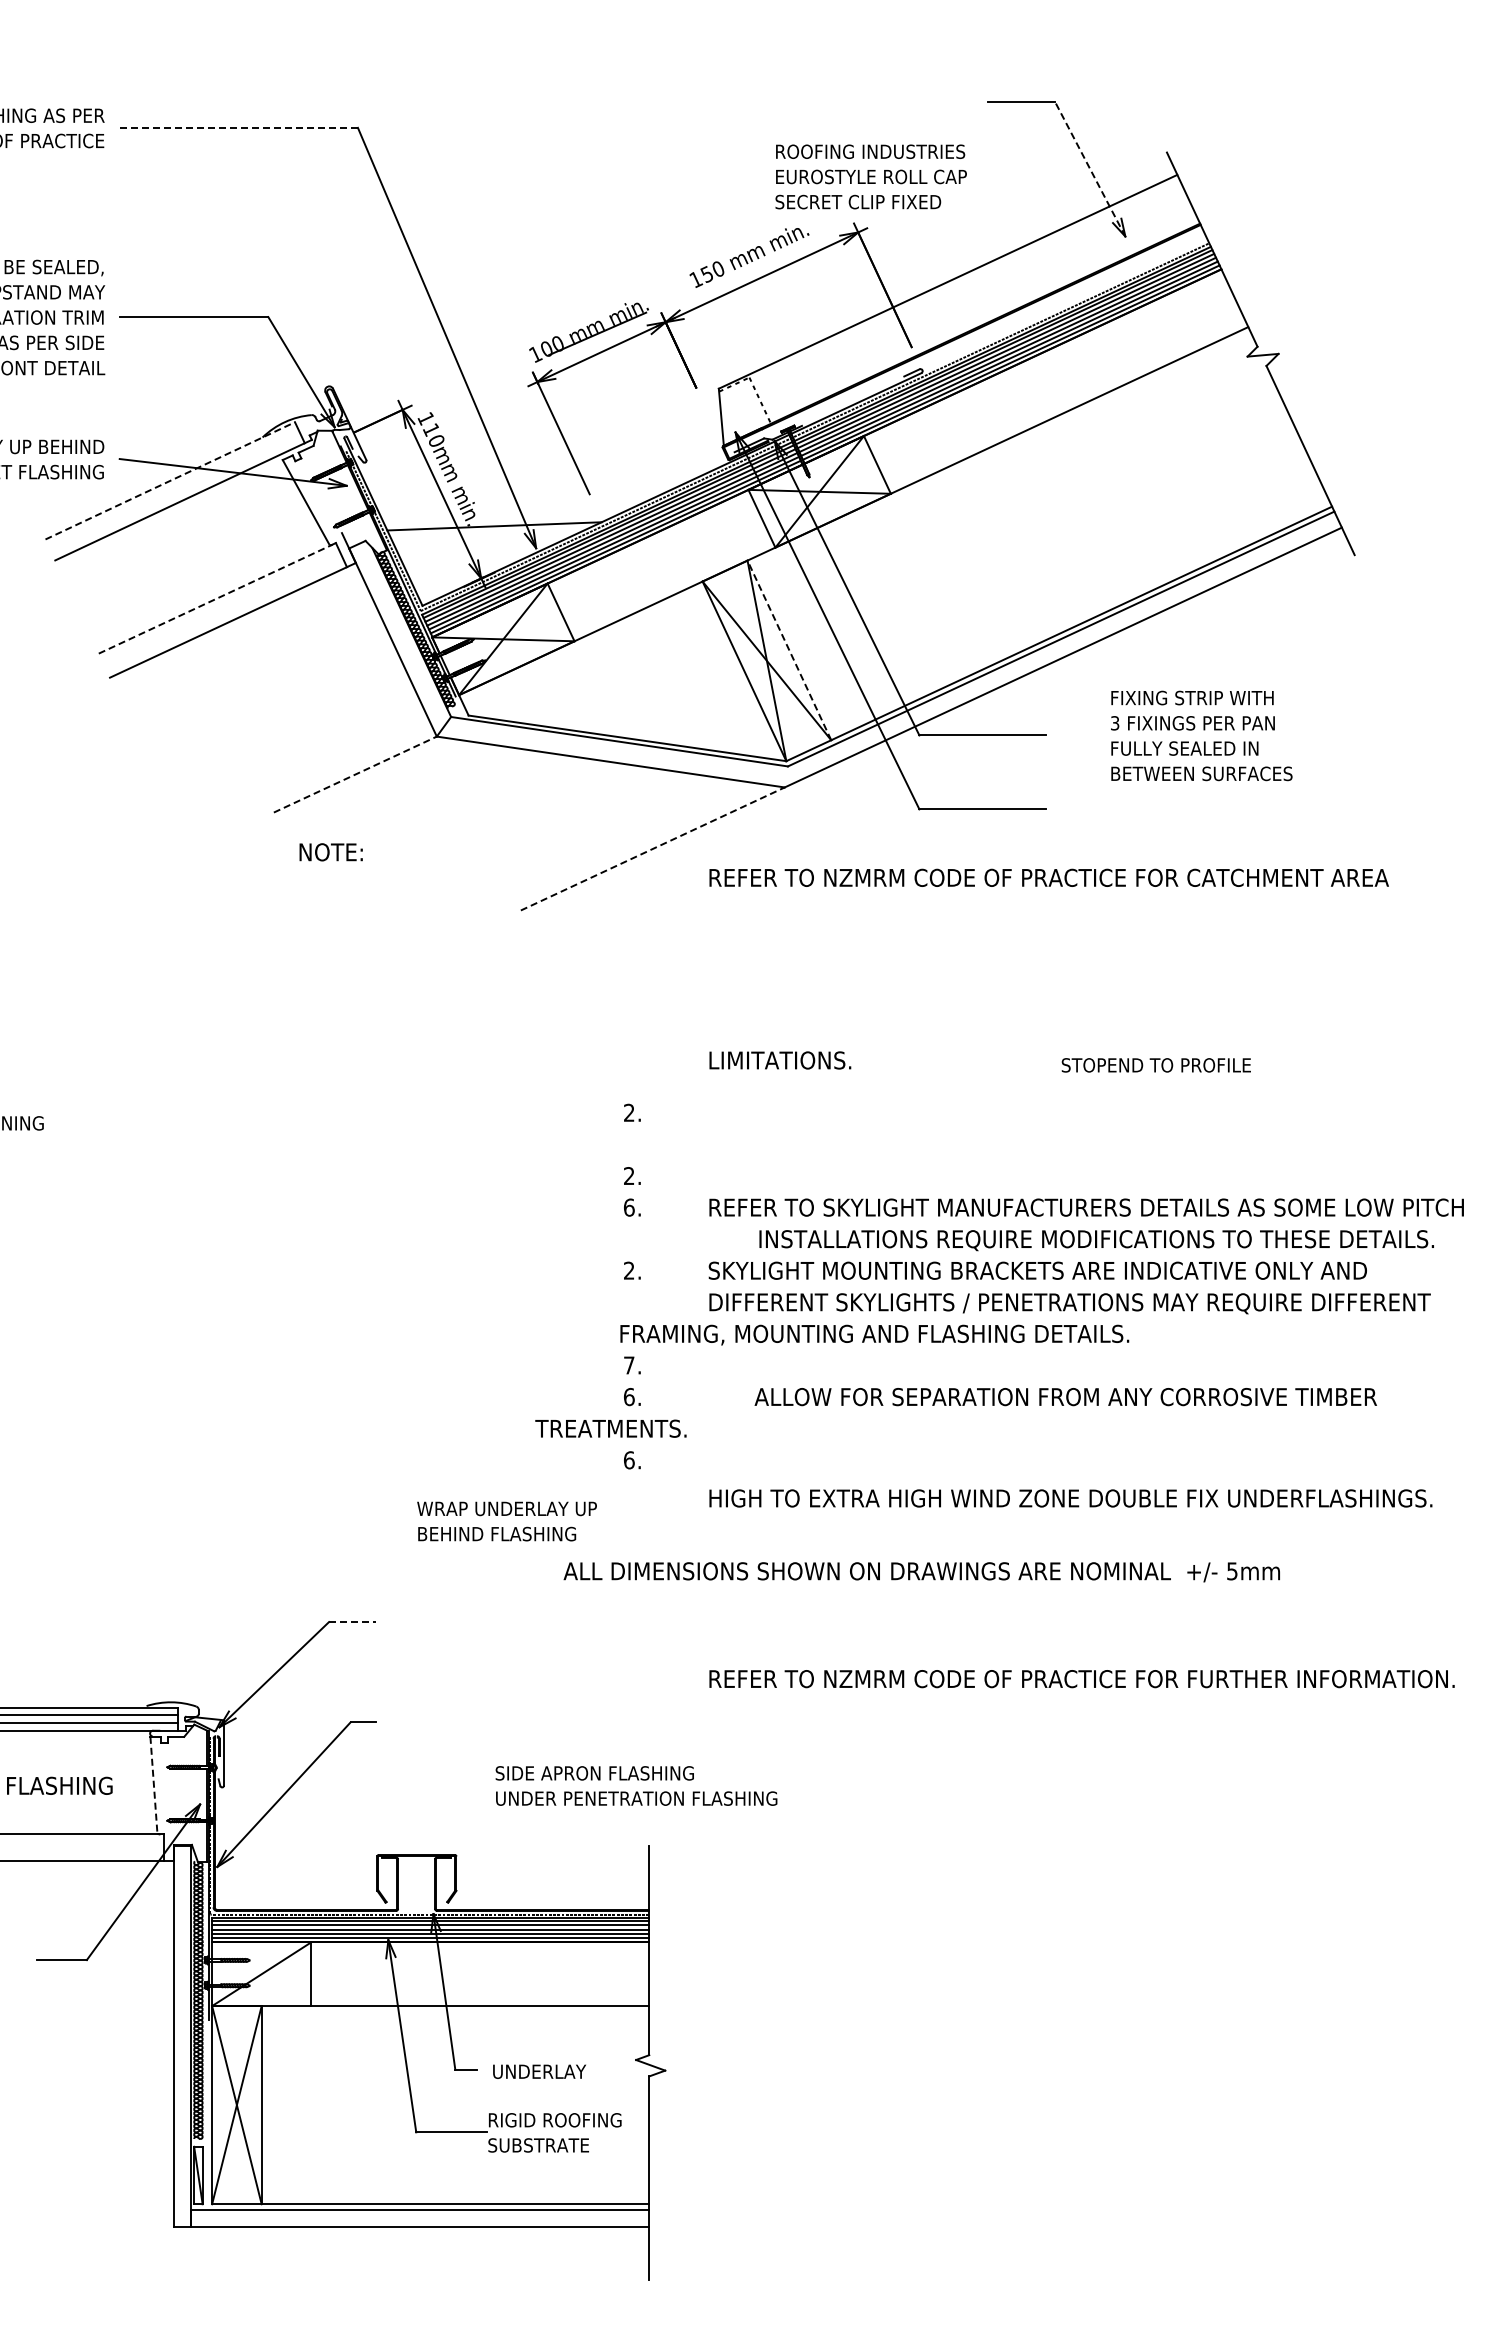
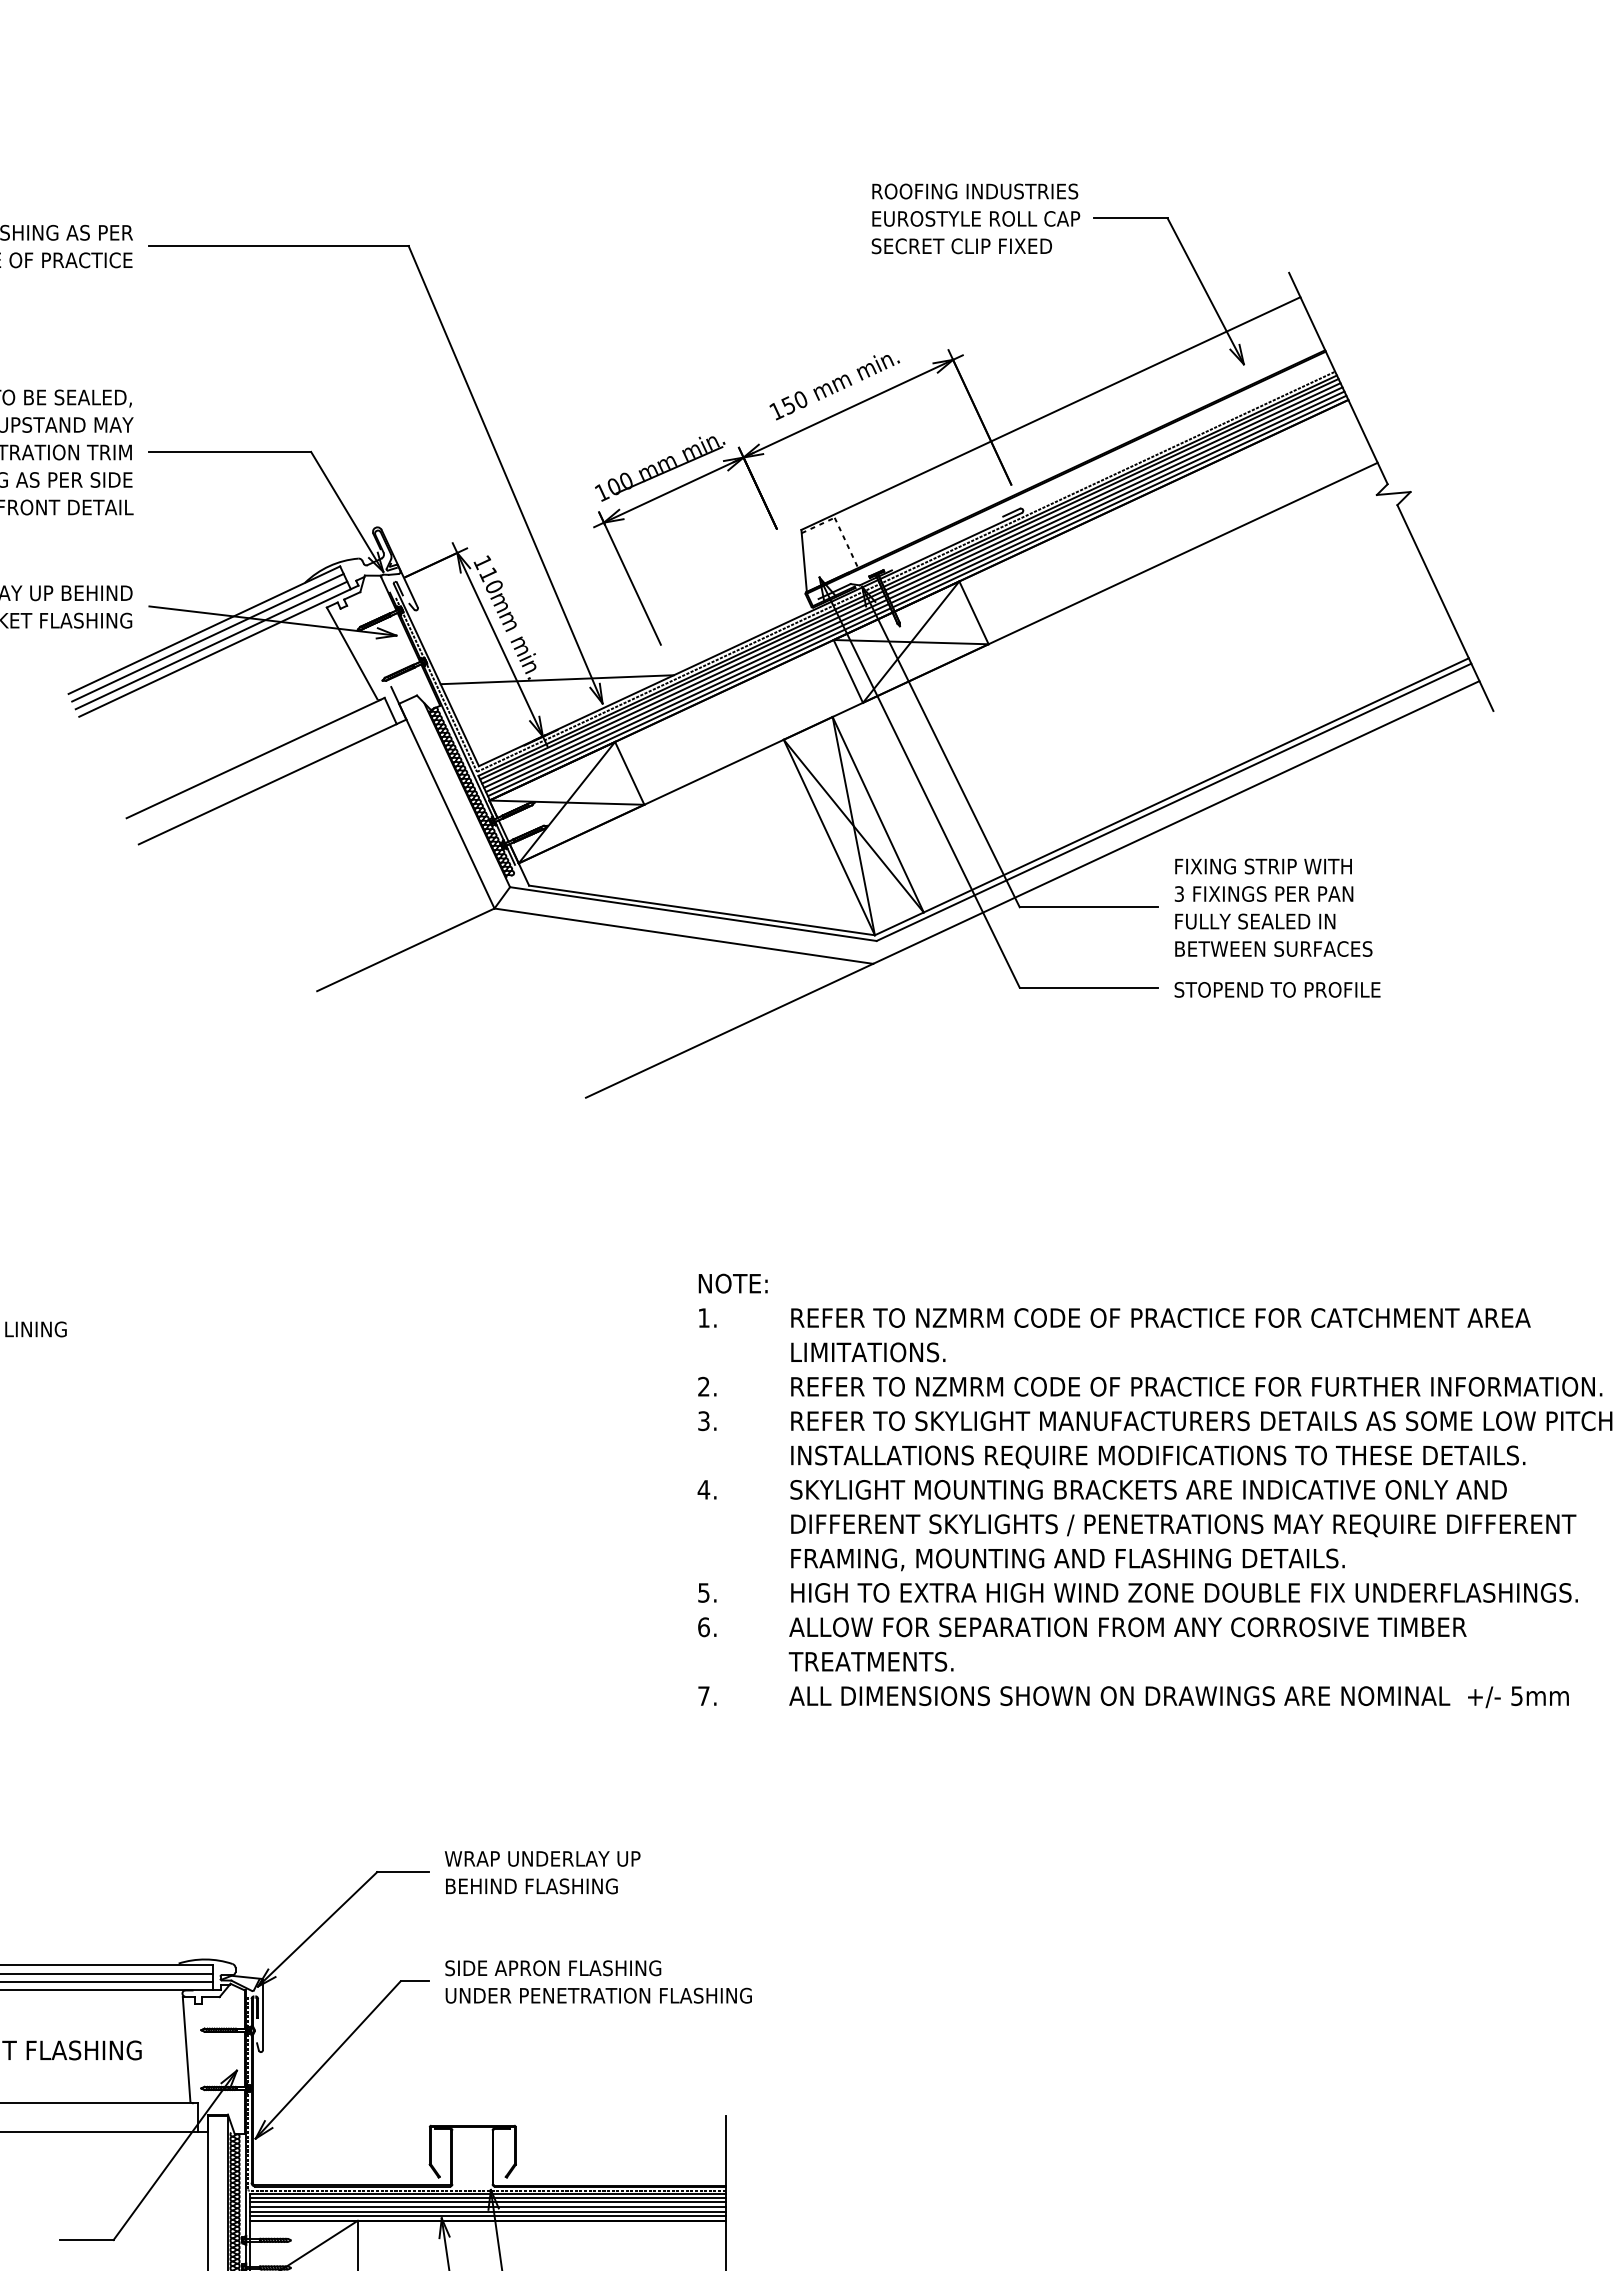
line: (238, 127) -> (278, 245), dashed -> solid
line: (1090, 169) -> (1205, 291), dashed -> solid
text: (870, 176) -> (975, 218), moved
line: (170, 480) -> (204, 629), dashed -> solid
line: (173, 487) -> (207, 637), added
line: (176, 494) -> (211, 645), added
line: (215, 599) -> (253, 759), dashed -> solid
line: (789, 649) -> (878, 813), dashed -> solid
text: (1201, 735) -> (1273, 907), moved
line: (355, 774) -> (406, 949), dashed -> solid
line: (652, 848) -> (729, 1030), dashed -> solid
text: (330, 852) -> (732, 1283), moved
text: (1048, 877) -> (1160, 1317), moved
text: (780, 1060) -> (868, 1352), moved
text: (1155, 1065) -> (1276, 990), moved
text: (629, 1112) -> (704, 1317), 2. -> 1.
text: (629, 1207) -> (704, 1420), 6. -> 3.
text: (1096, 1240) -> (1158, 1456), moved
text: (628, 1270) -> (703, 1489), 2. -> 4.
text: (874, 1334) -> (1067, 1559), moved
text: (629, 1365) -> (704, 1592), 7. -> 5.
text: (1065, 1397) -> (1127, 1627), moved
text: (610, 1428) -> (870, 1661), moved
text: (629, 1460) -> (704, 1696), 6. -> 7.
text: (1070, 1498) -> (1184, 1592), moved
text: (506, 1521) -> (542, 1872), moved
text: (921, 1572) -> (1178, 1697), moved
line: (352, 1622) -> (402, 1872), dashed -> solid
text: (1081, 1679) -> (1196, 1387), moved
line: (153, 1784) -> (186, 2048), dashed -> solid
text: (636, 1785) -> (598, 1981), moved

